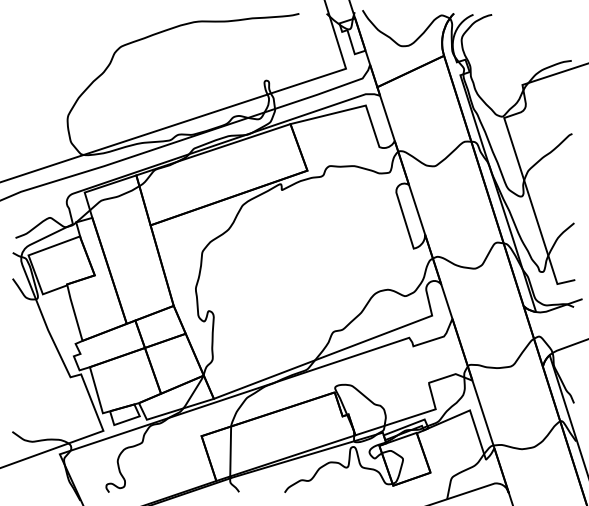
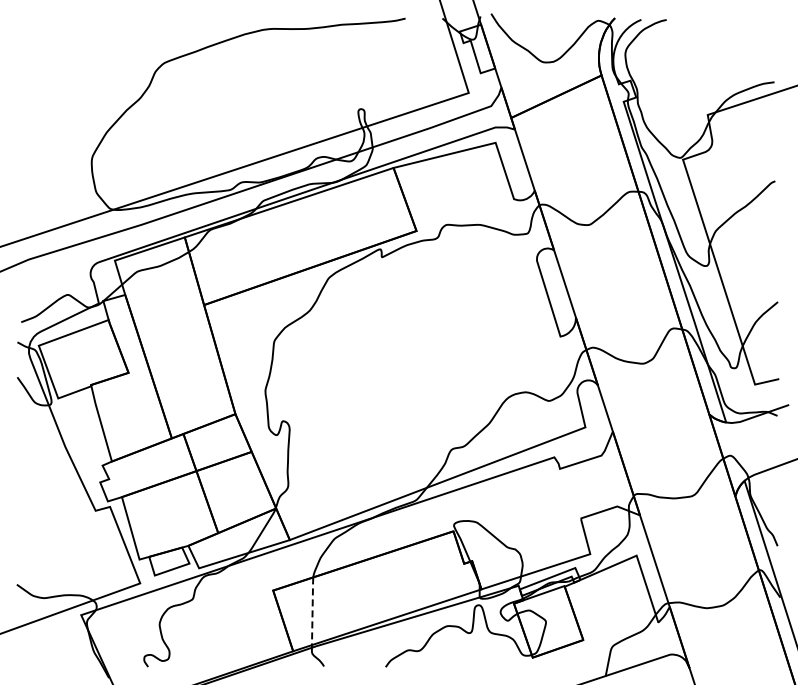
line: (230, 450) -> (312, 610), solid -> dashed

